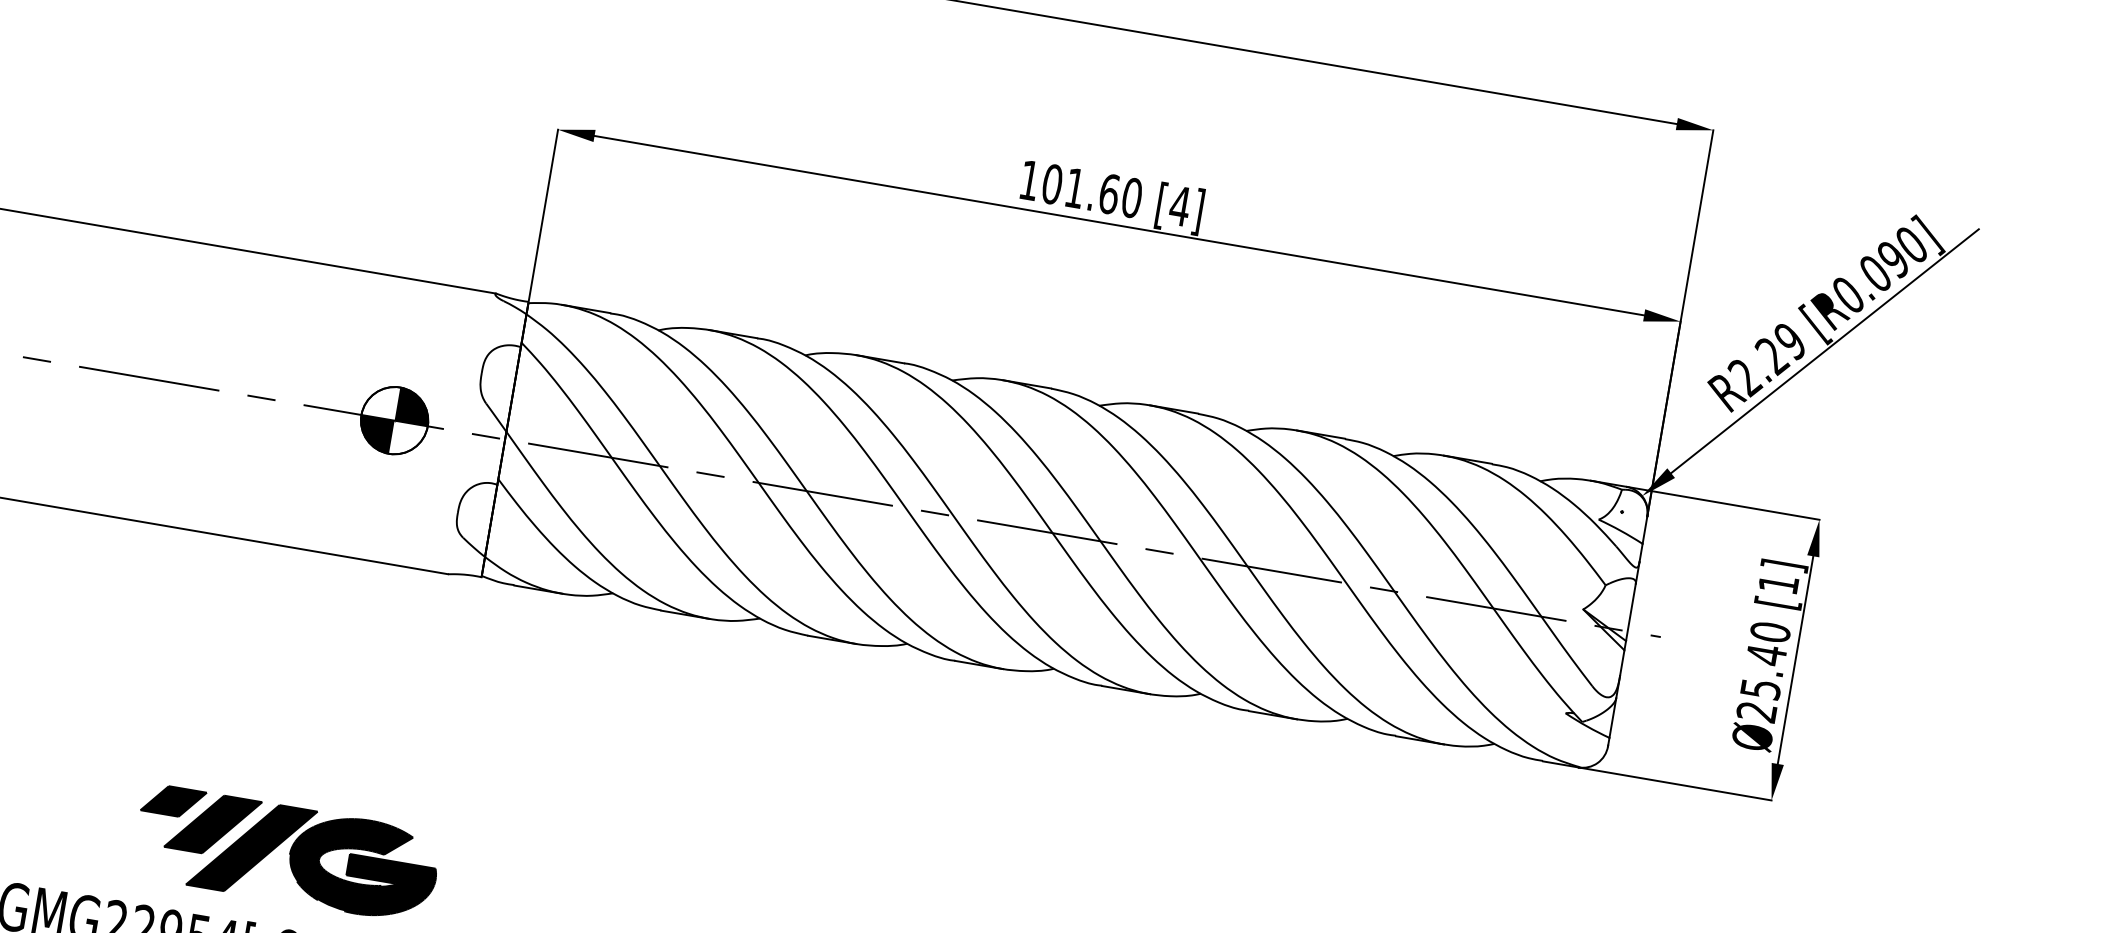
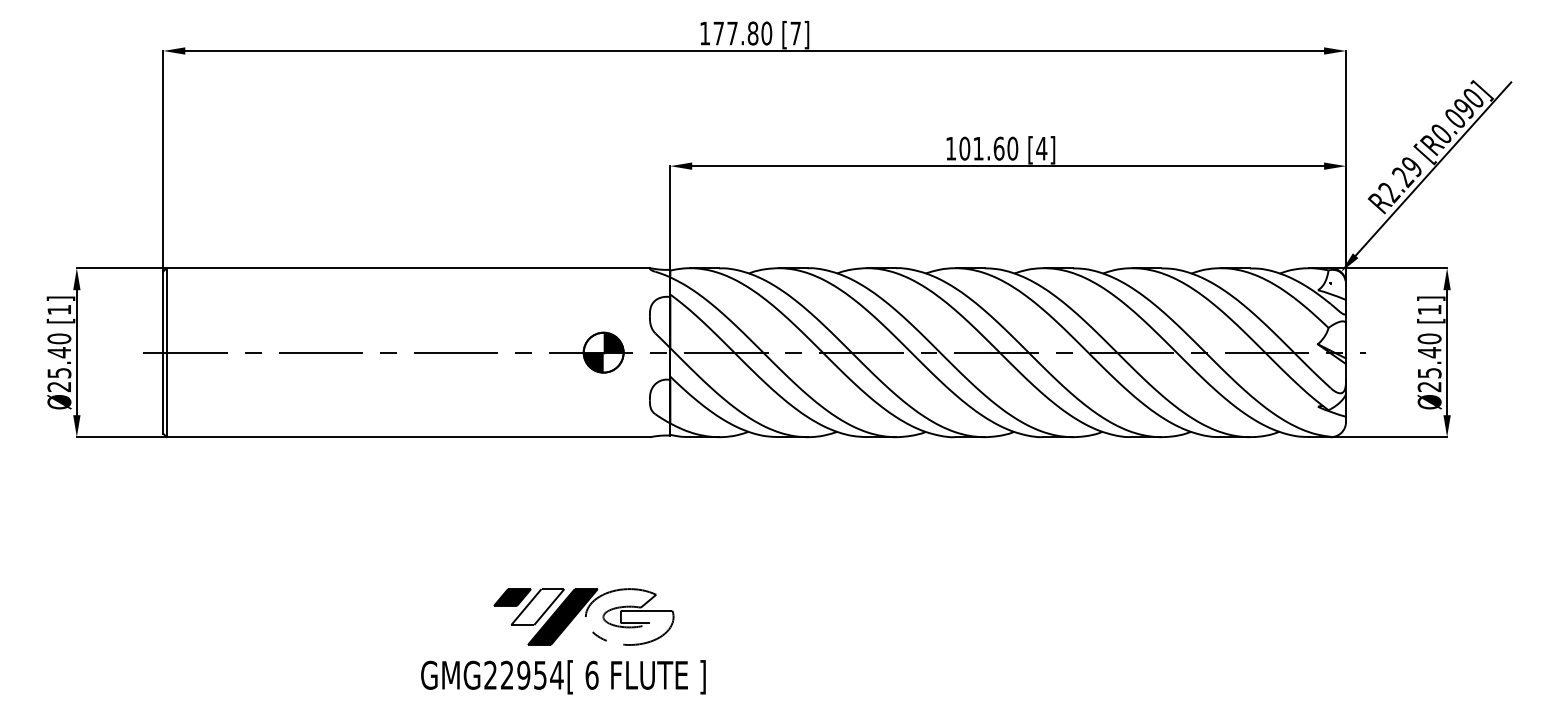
fill: (212, 825) -> (537, 607), removed
fill: (362, 866) -> (629, 616), removed

